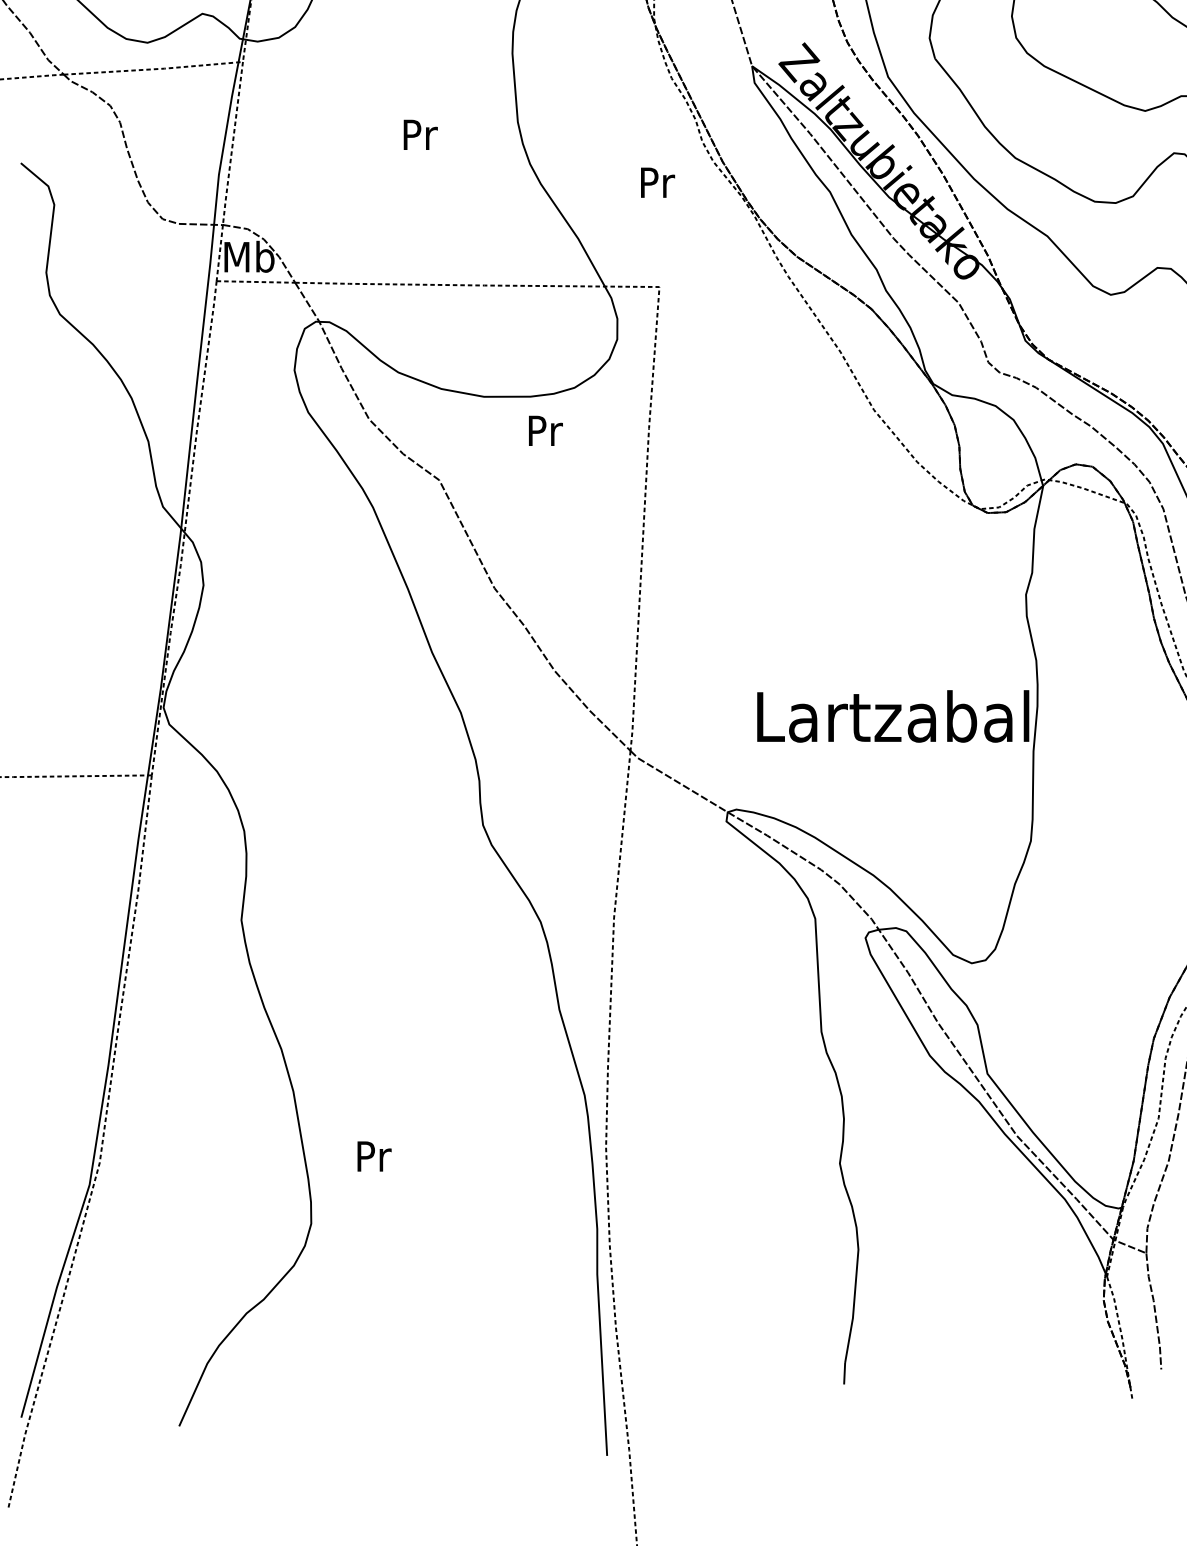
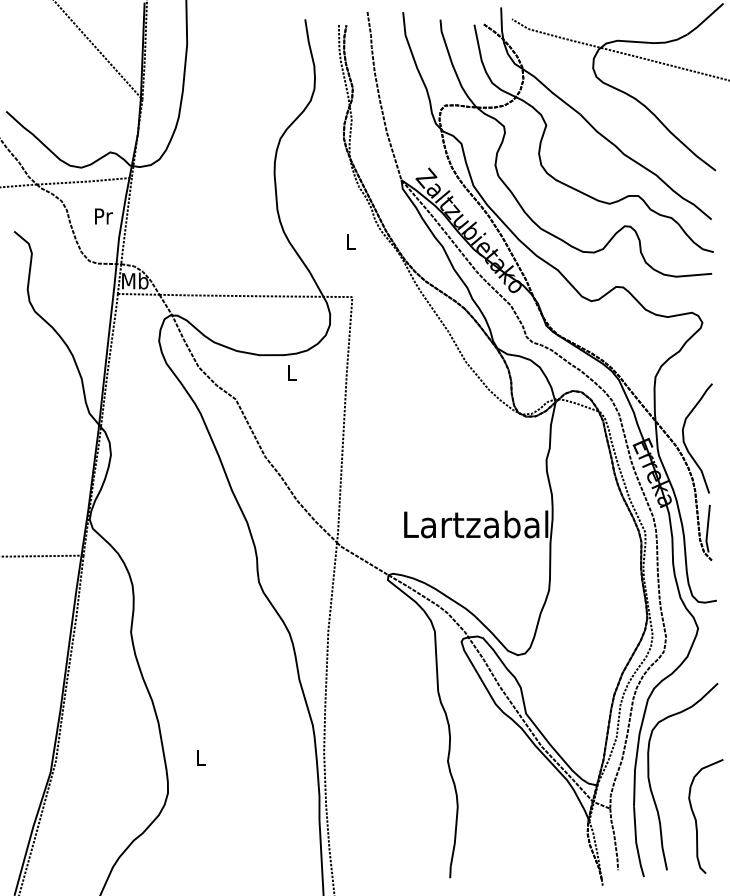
text: (419, 134) -> (103, 216), moved
text: (657, 182) -> (351, 241), Pr -> L
text: (546, 431) -> (292, 373), Pr -> L
text: (374, 1156) -> (201, 757), Pr -> L

